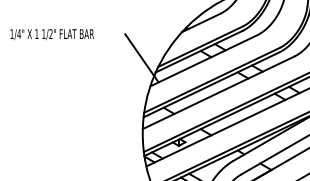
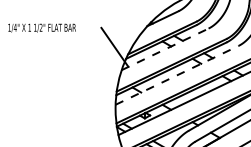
line: (204, 60) -> (165, 49), solid -> dashed
line: (219, 92) -> (177, 75), solid -> dashed

